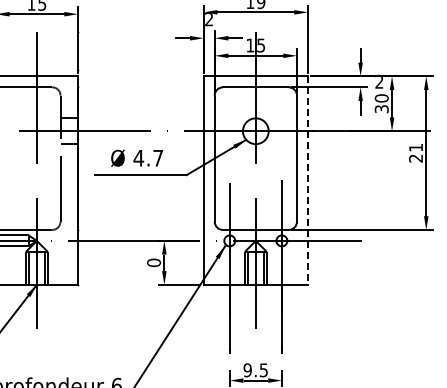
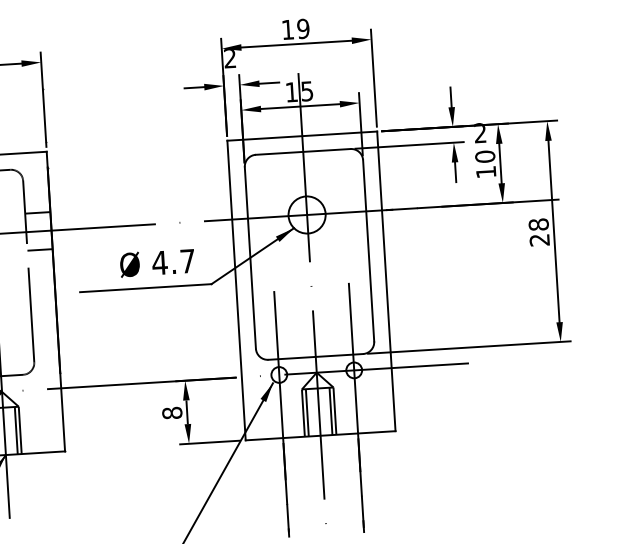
text: (381, 109) -> (485, 172), 30 -> 10
text: (416, 147) -> (539, 224), 21 -> 28
text: (136, 157) -> (156, 262), moved
line: (307, 181) -> (385, 282), dashed -> solid
text: (153, 262) -> (171, 412), 0 -> 8

